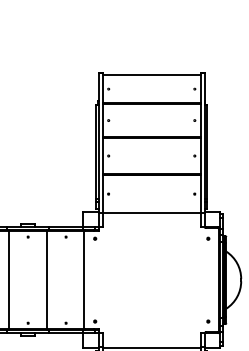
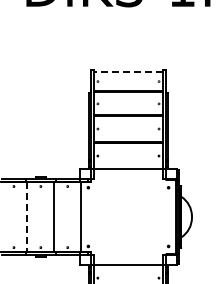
line: (151, 74) -> (128, 71), solid -> dashed
line: (9, 280) -> (27, 217), solid -> dashed

